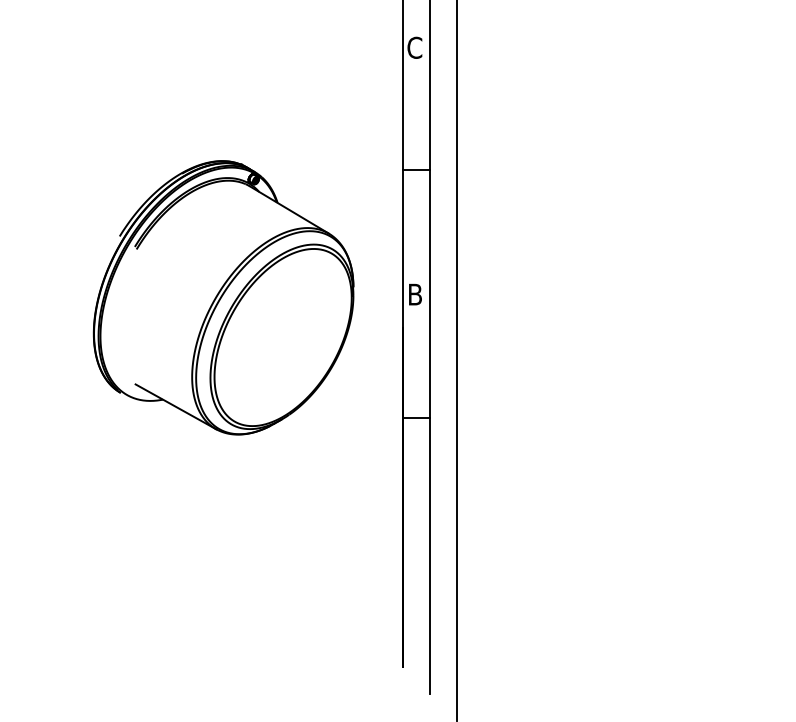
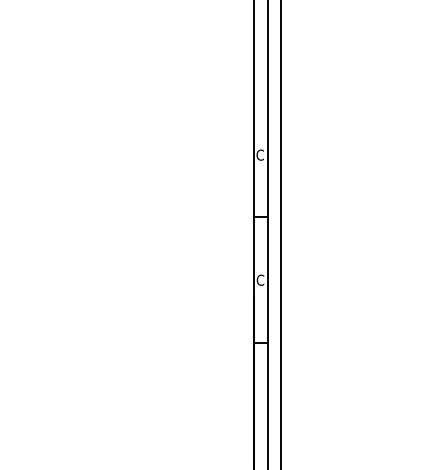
text: (415, 293) -> (260, 279), B -> C
part: (222, 297) -> (162, 281), removed

